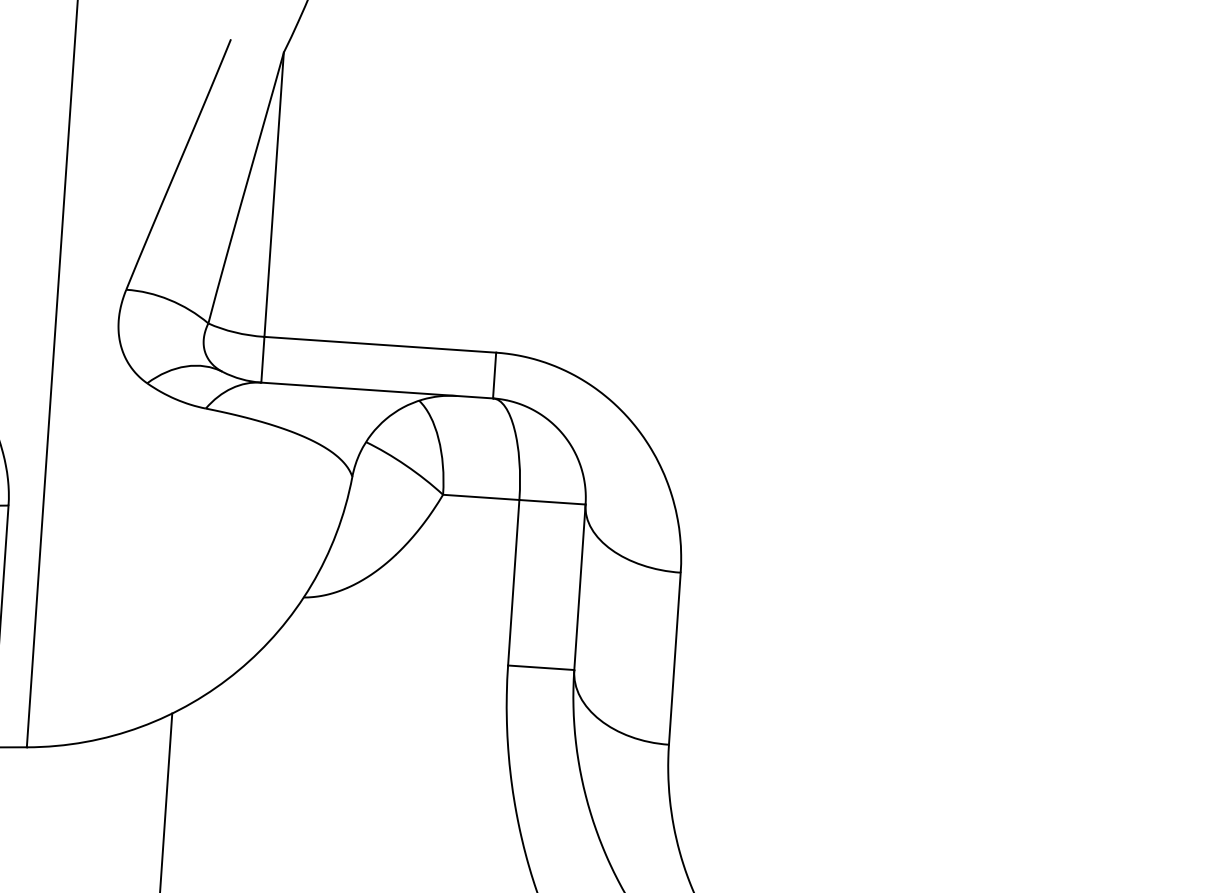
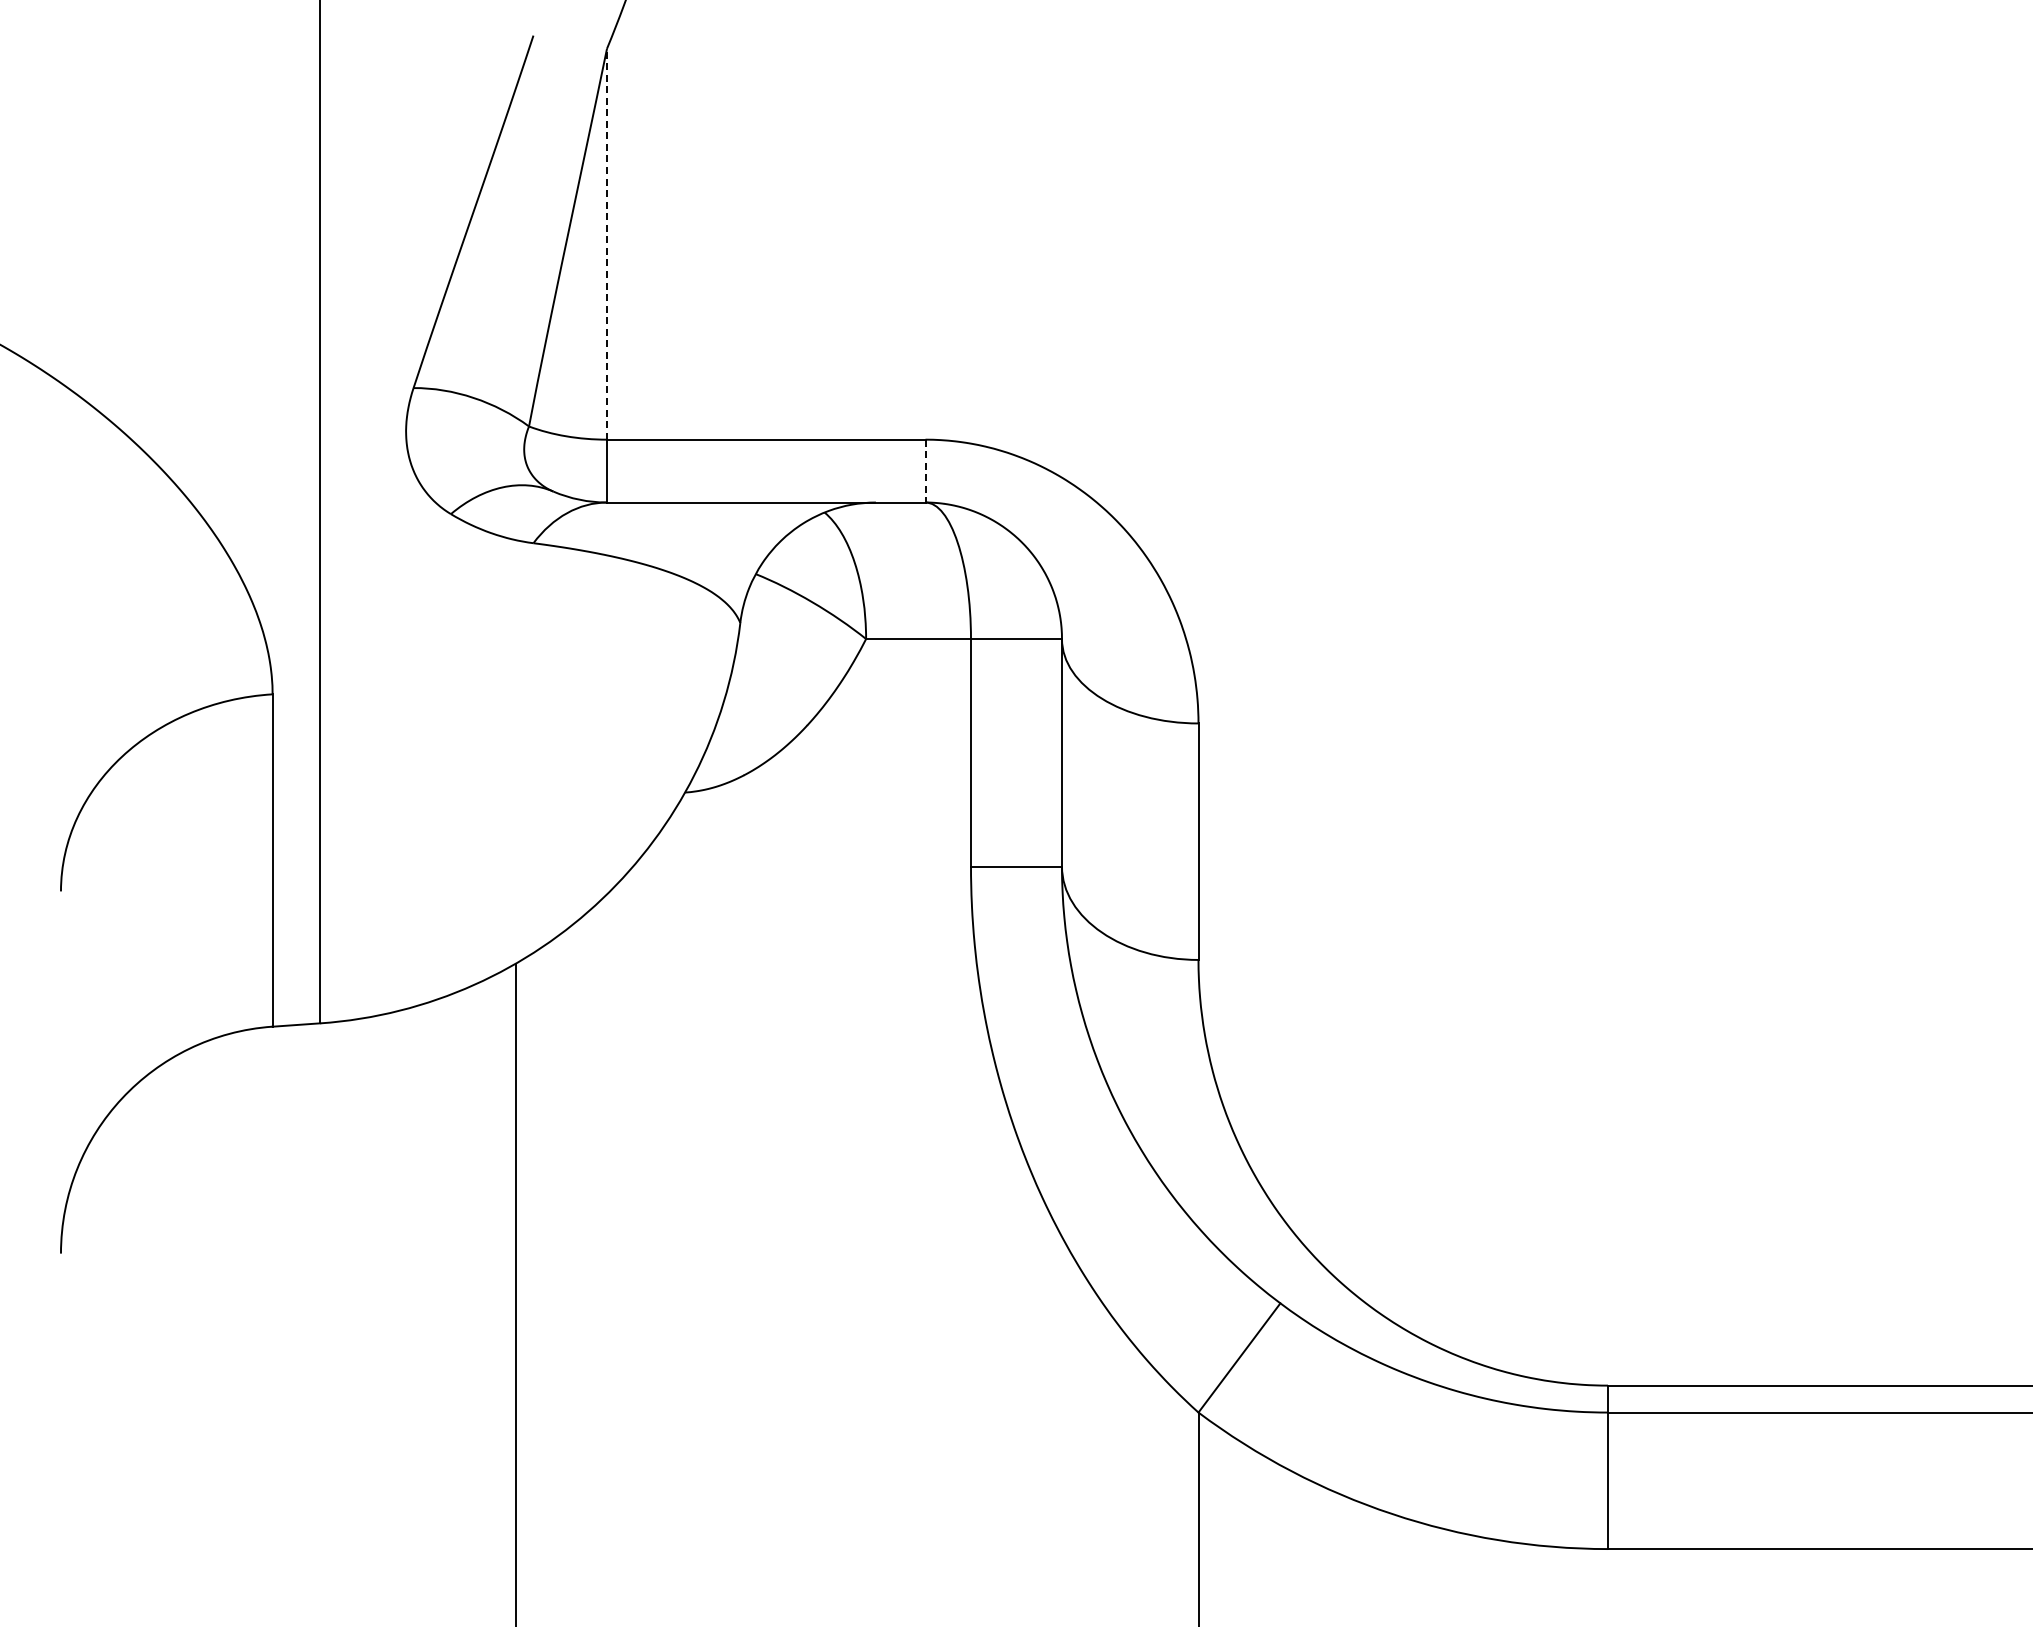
line: (274, 194) -> (607, 243), solid -> dashed
line: (494, 375) -> (925, 471), solid -> dashed

